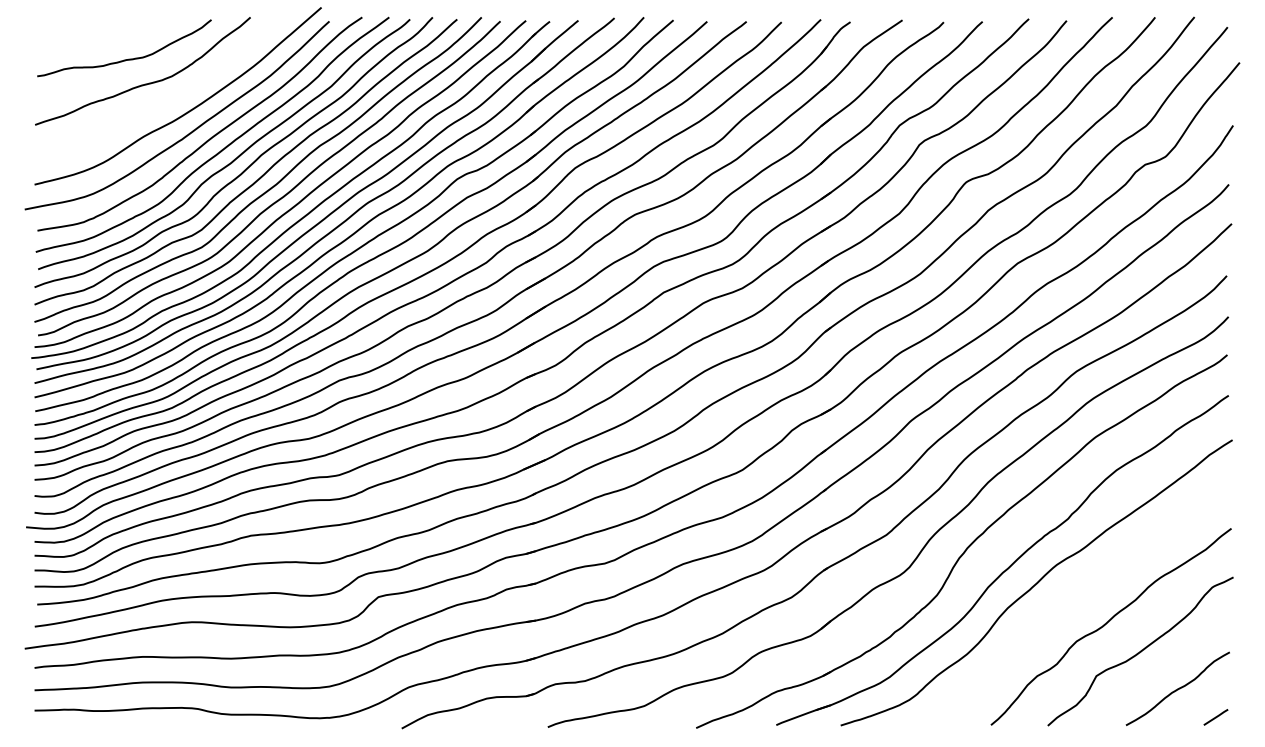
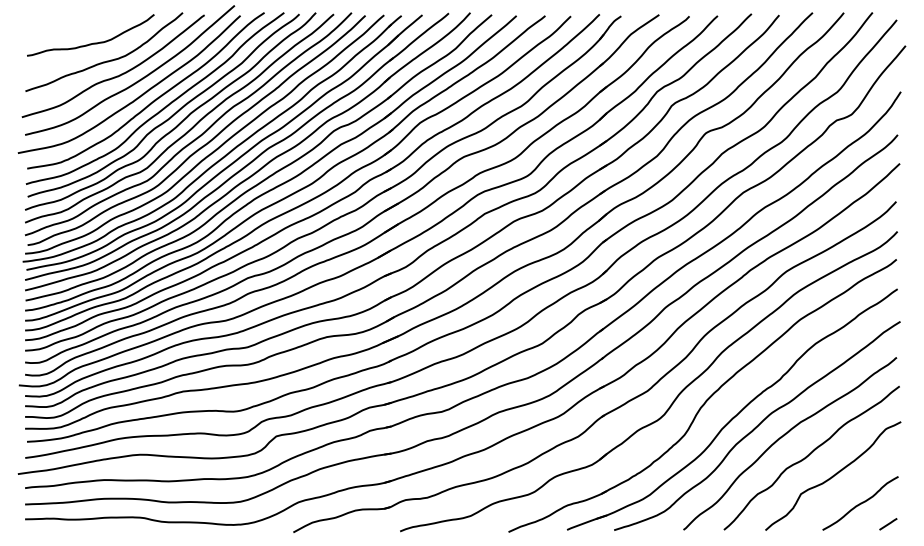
curve: (161, 103) -> (117, 75), added
curve: (1073, 597) -> (784, 436), added

